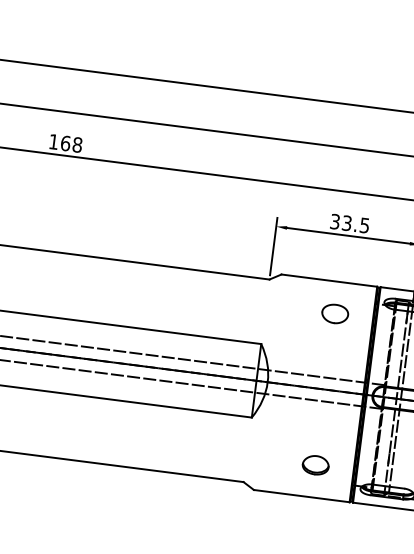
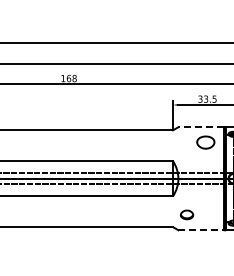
line: (329, 281) -> (201, 127), solid -> dashed
part: (336, 313) -> (206, 142), size x1.4
part: (316, 464) -> (187, 214), moved
line: (302, 496) -> (201, 230), solid -> dashed

